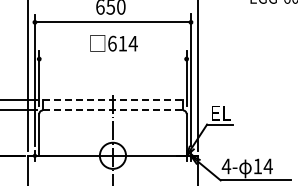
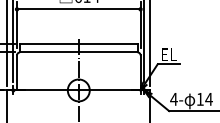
line: (112, 59) -> (78, 9), added
line: (113, 100) -> (79, 44), dashed -> solid
line: (113, 110) -> (79, 52), dashed -> solid

